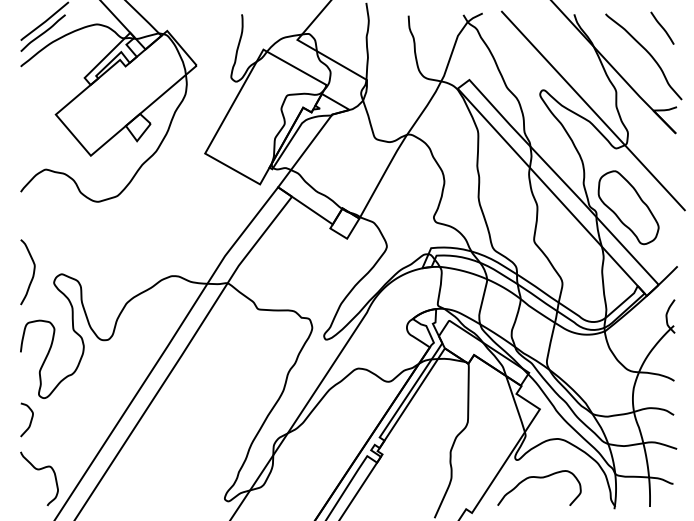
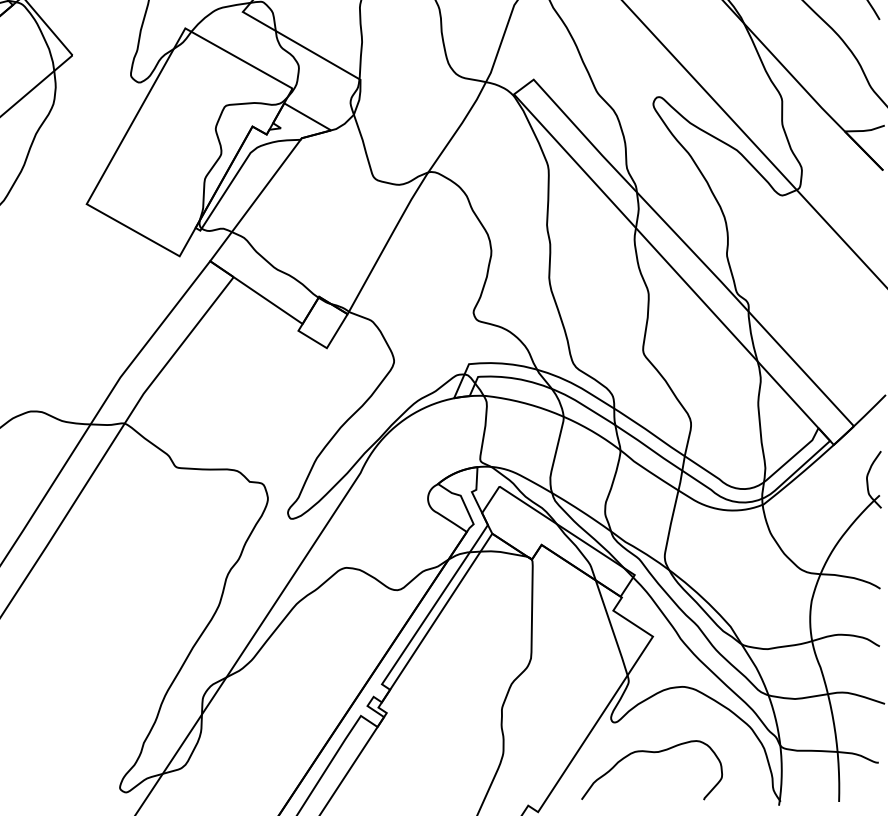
part: (628, 207) -> (802, 295), removed

